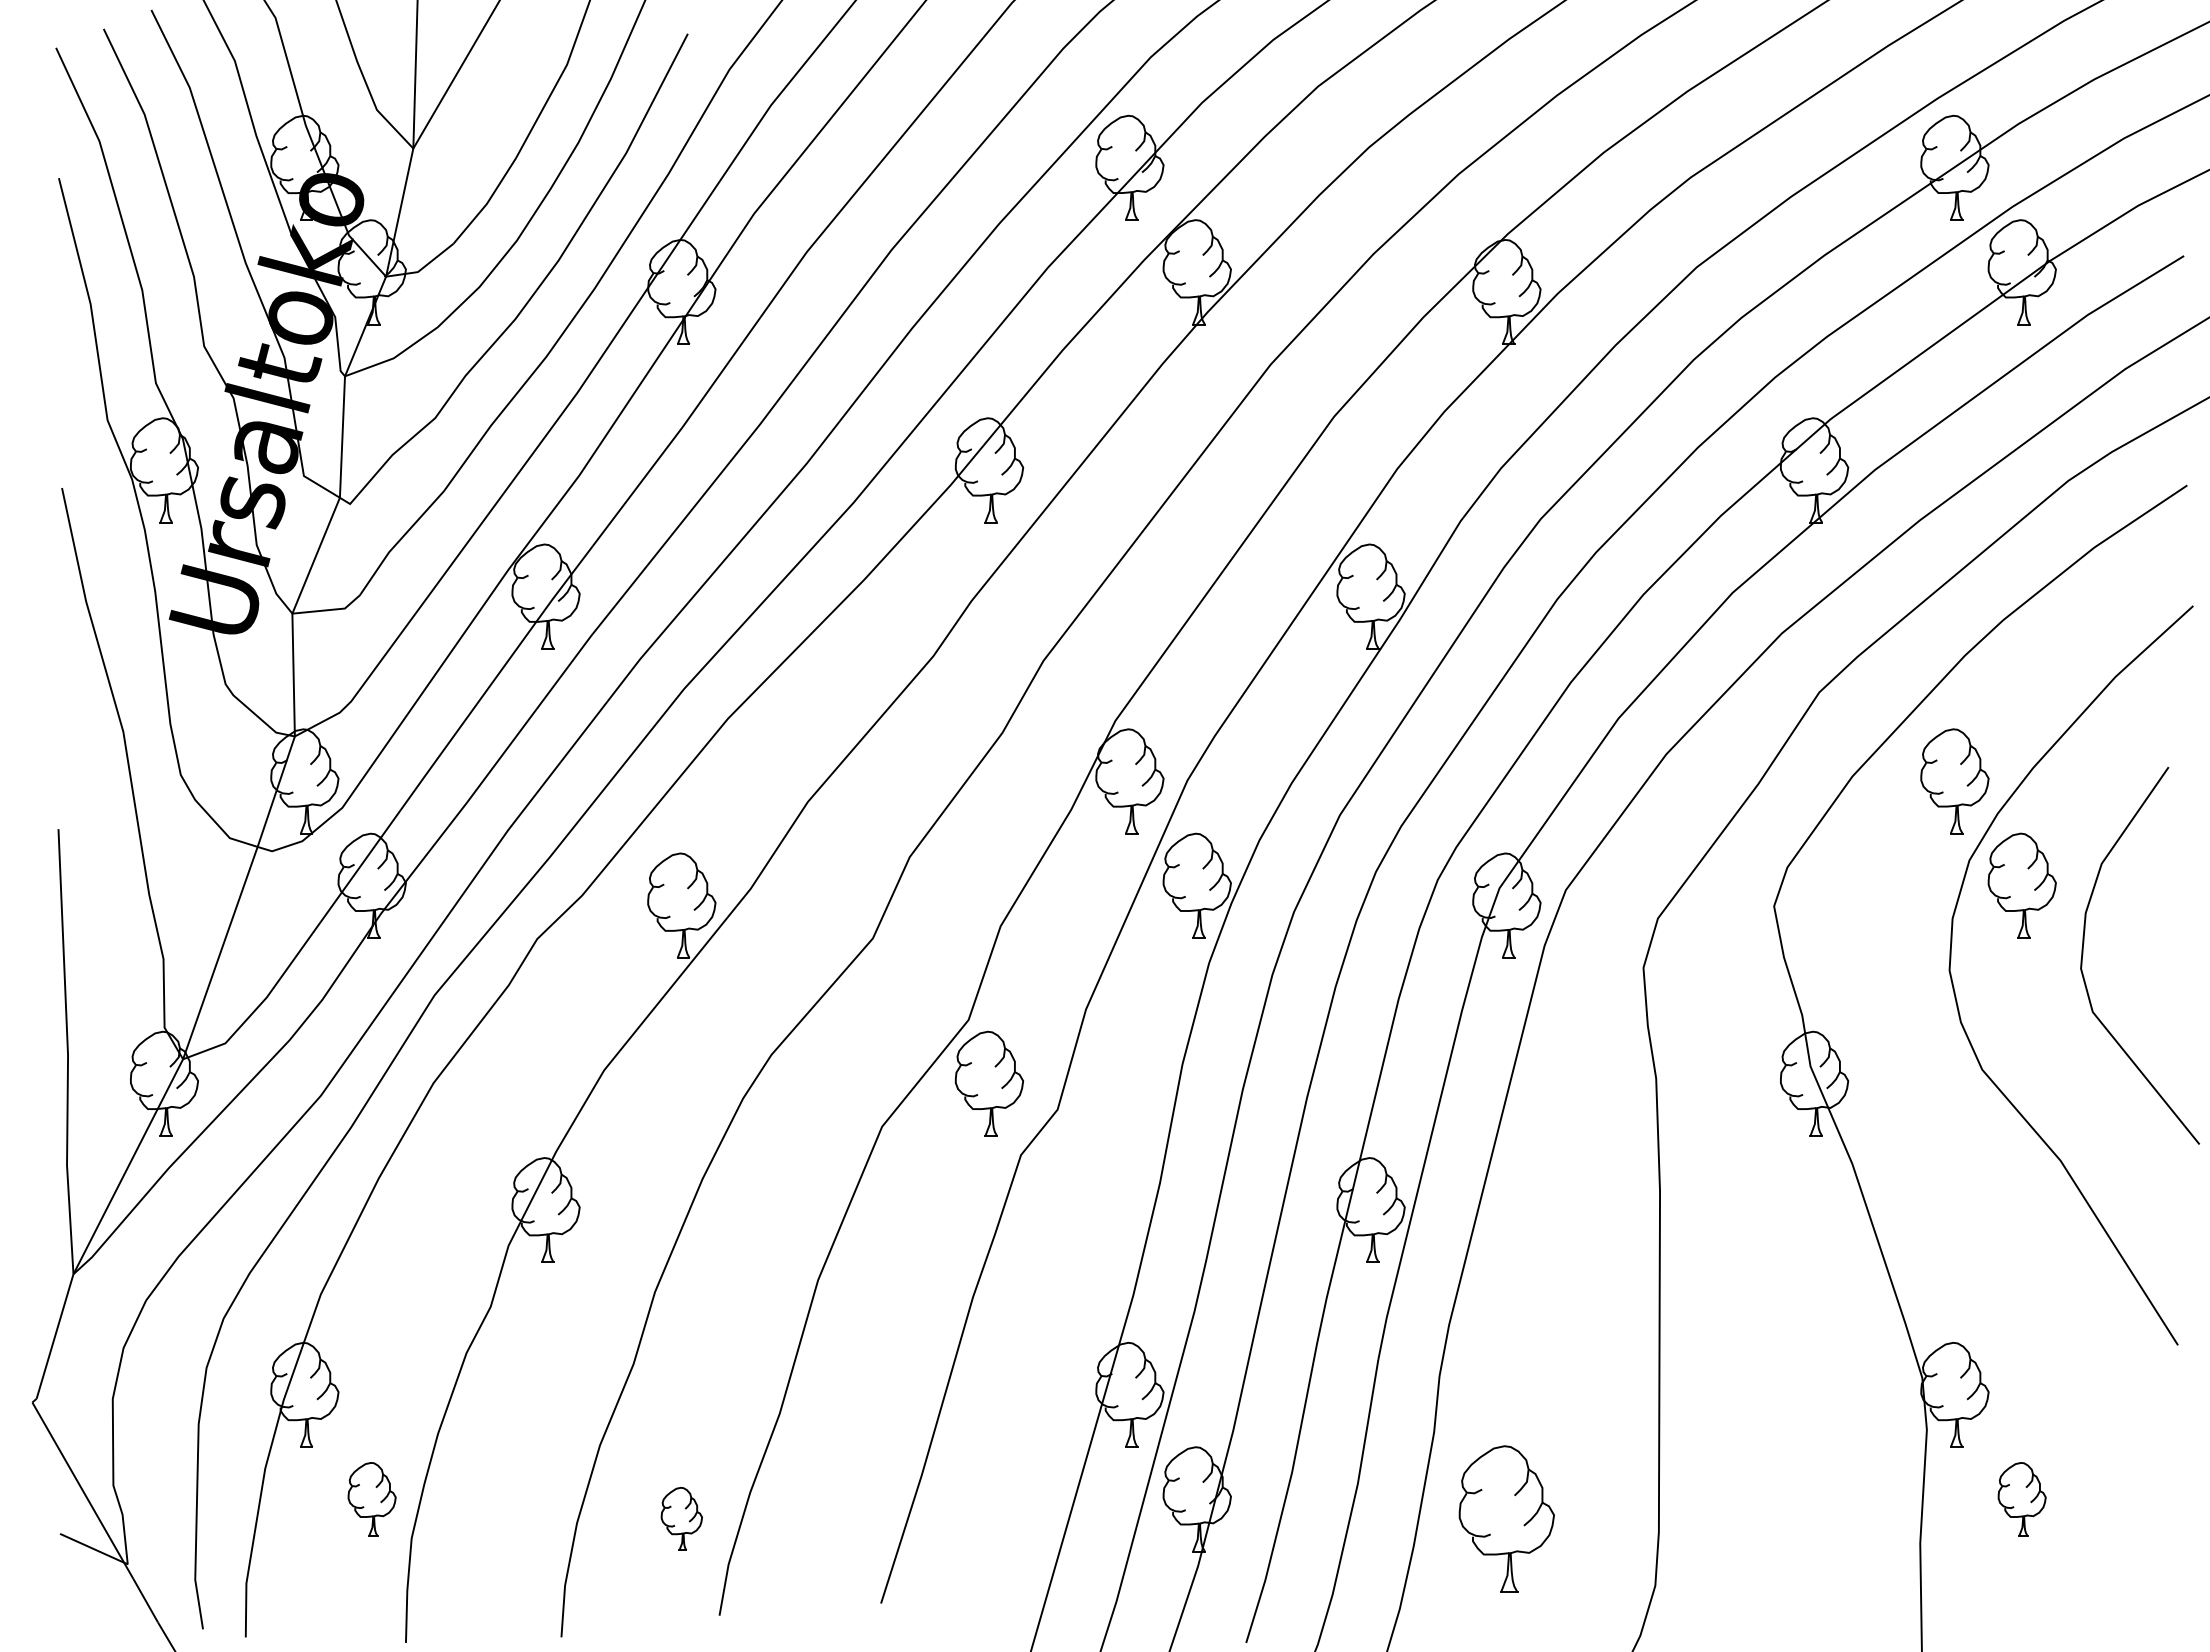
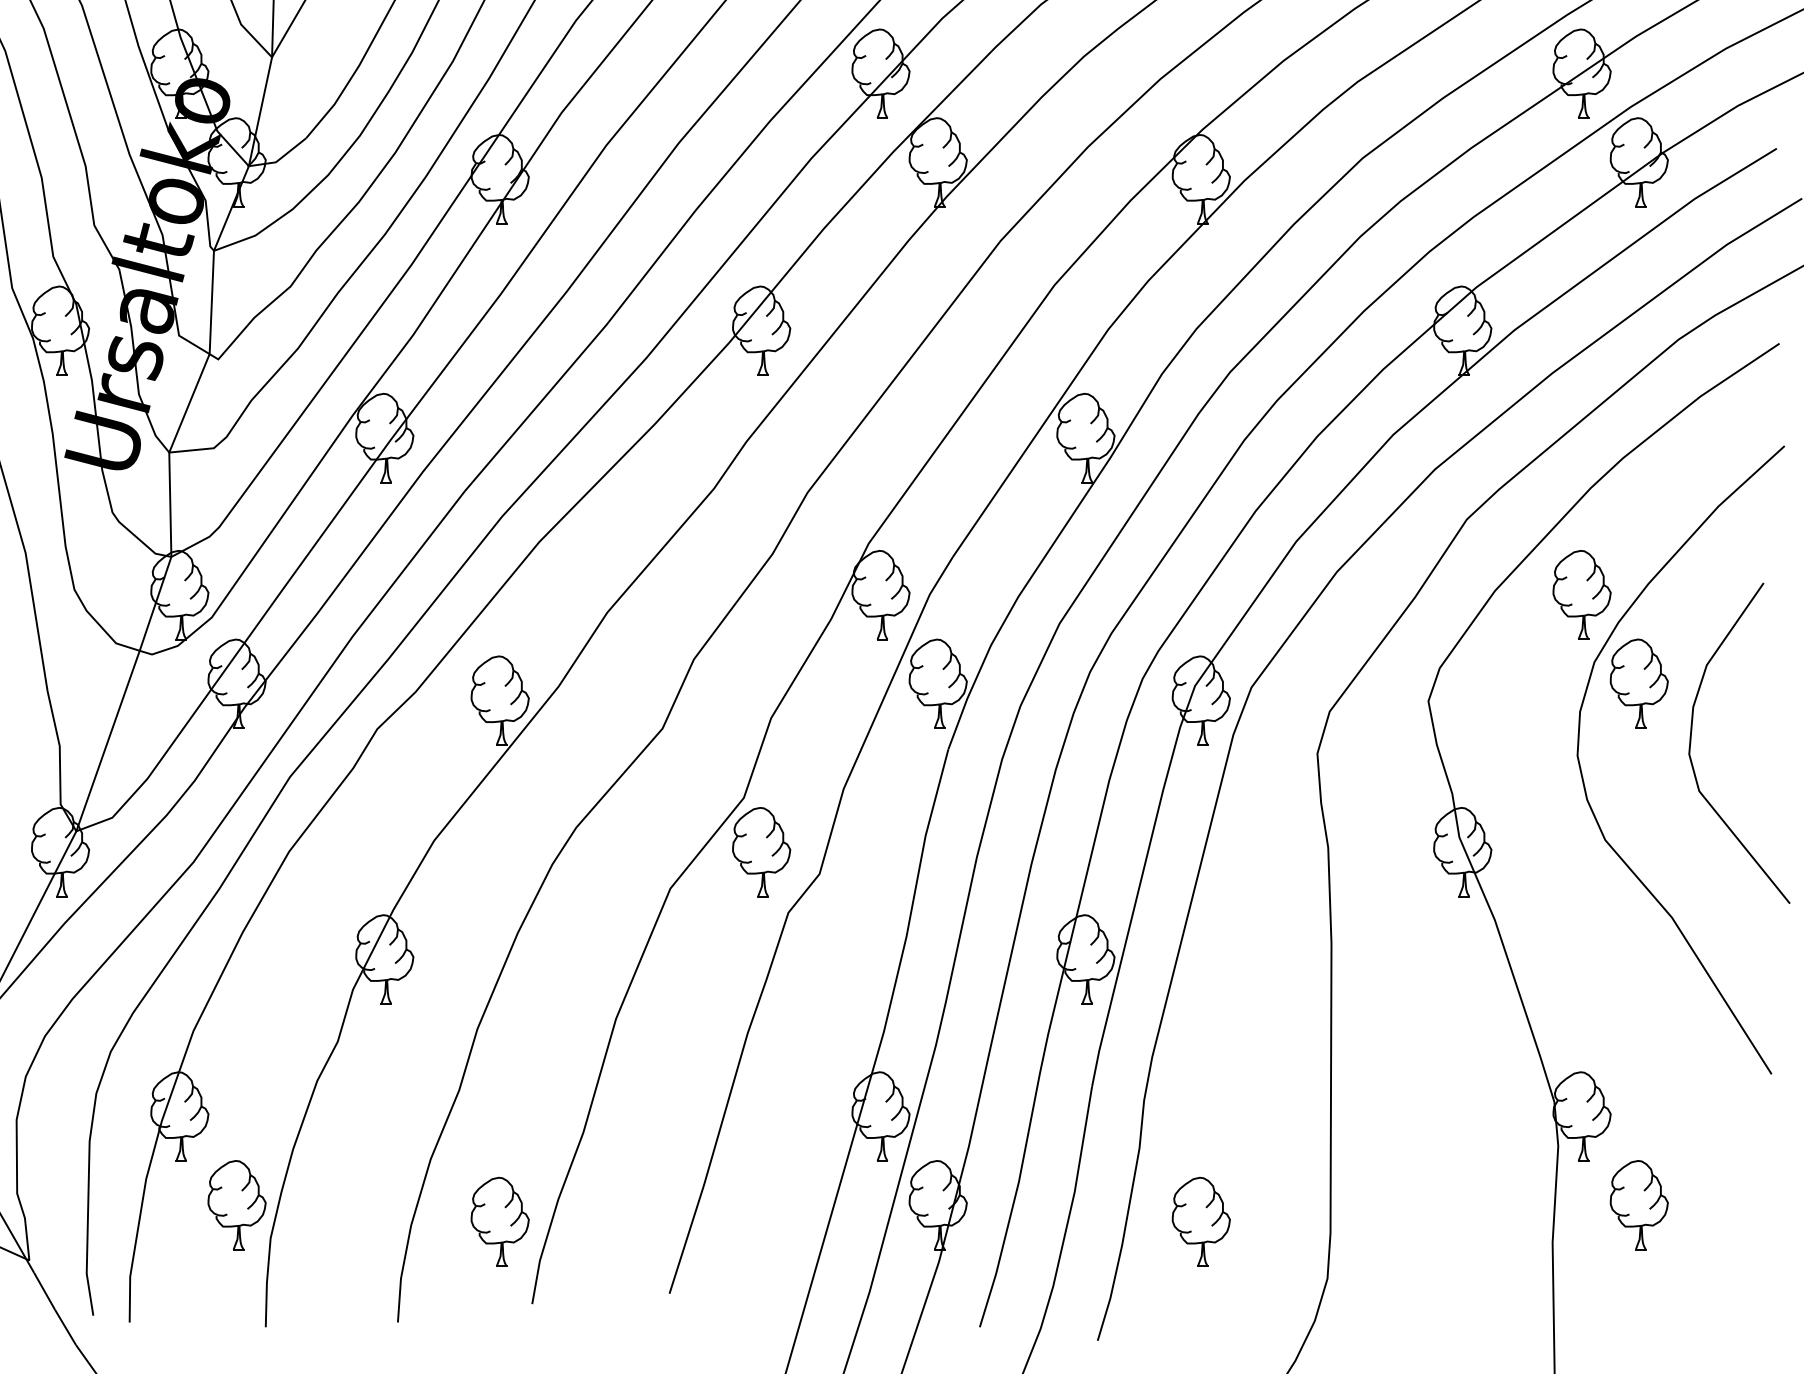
part: (371, 1499) -> (236, 1205), size x1.43
part: (2021, 1499) -> (1638, 1205), size x1.43
part: (681, 1518) -> (499, 1221), size x1.67
part: (1506, 1518) -> (1201, 1221), size x0.71

